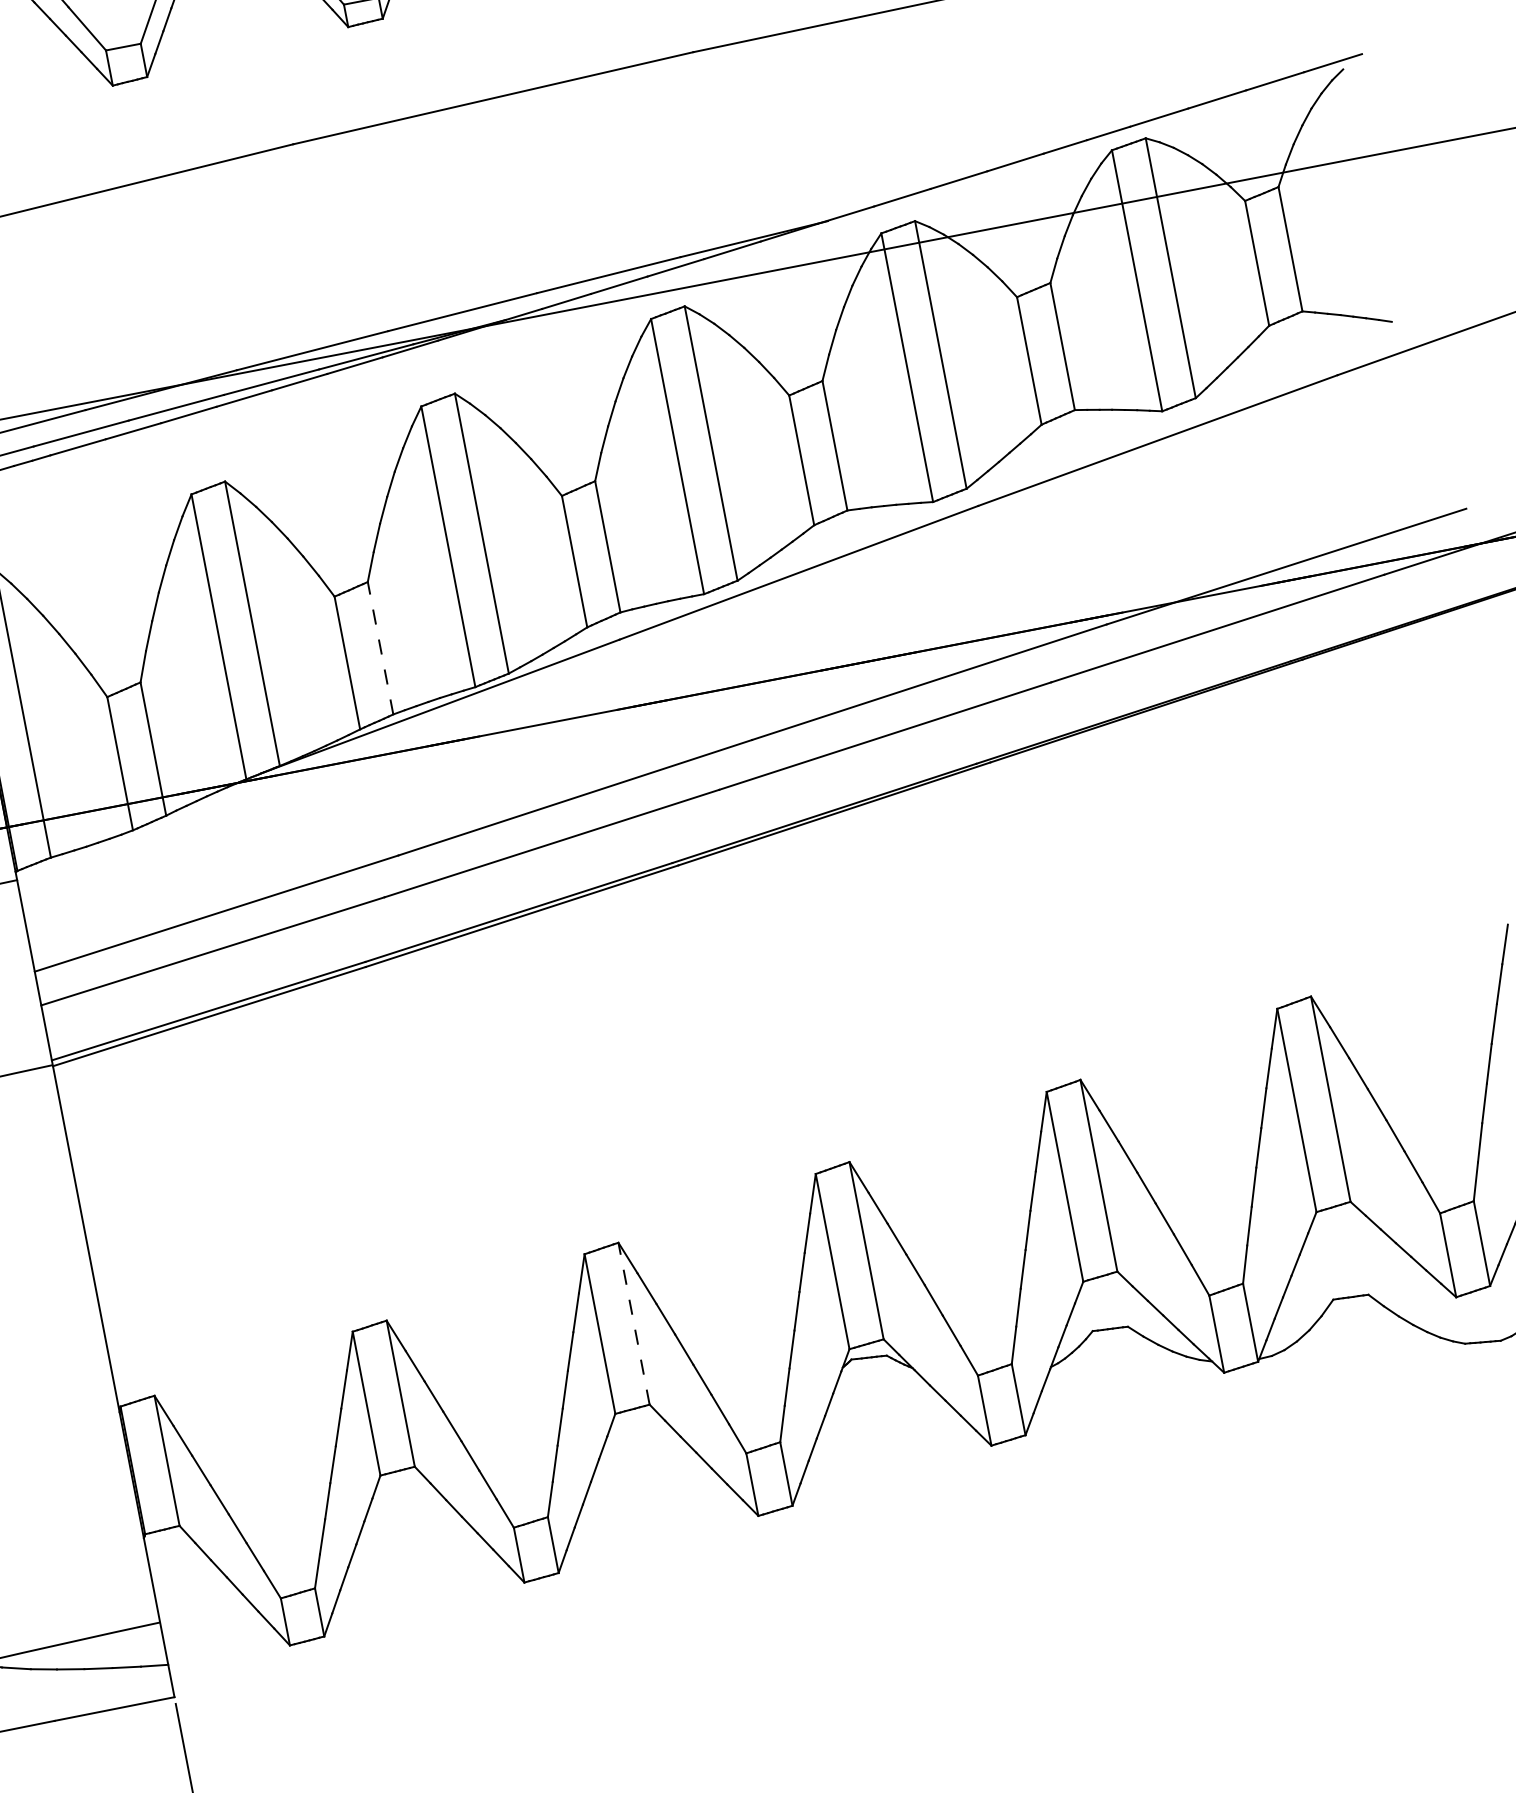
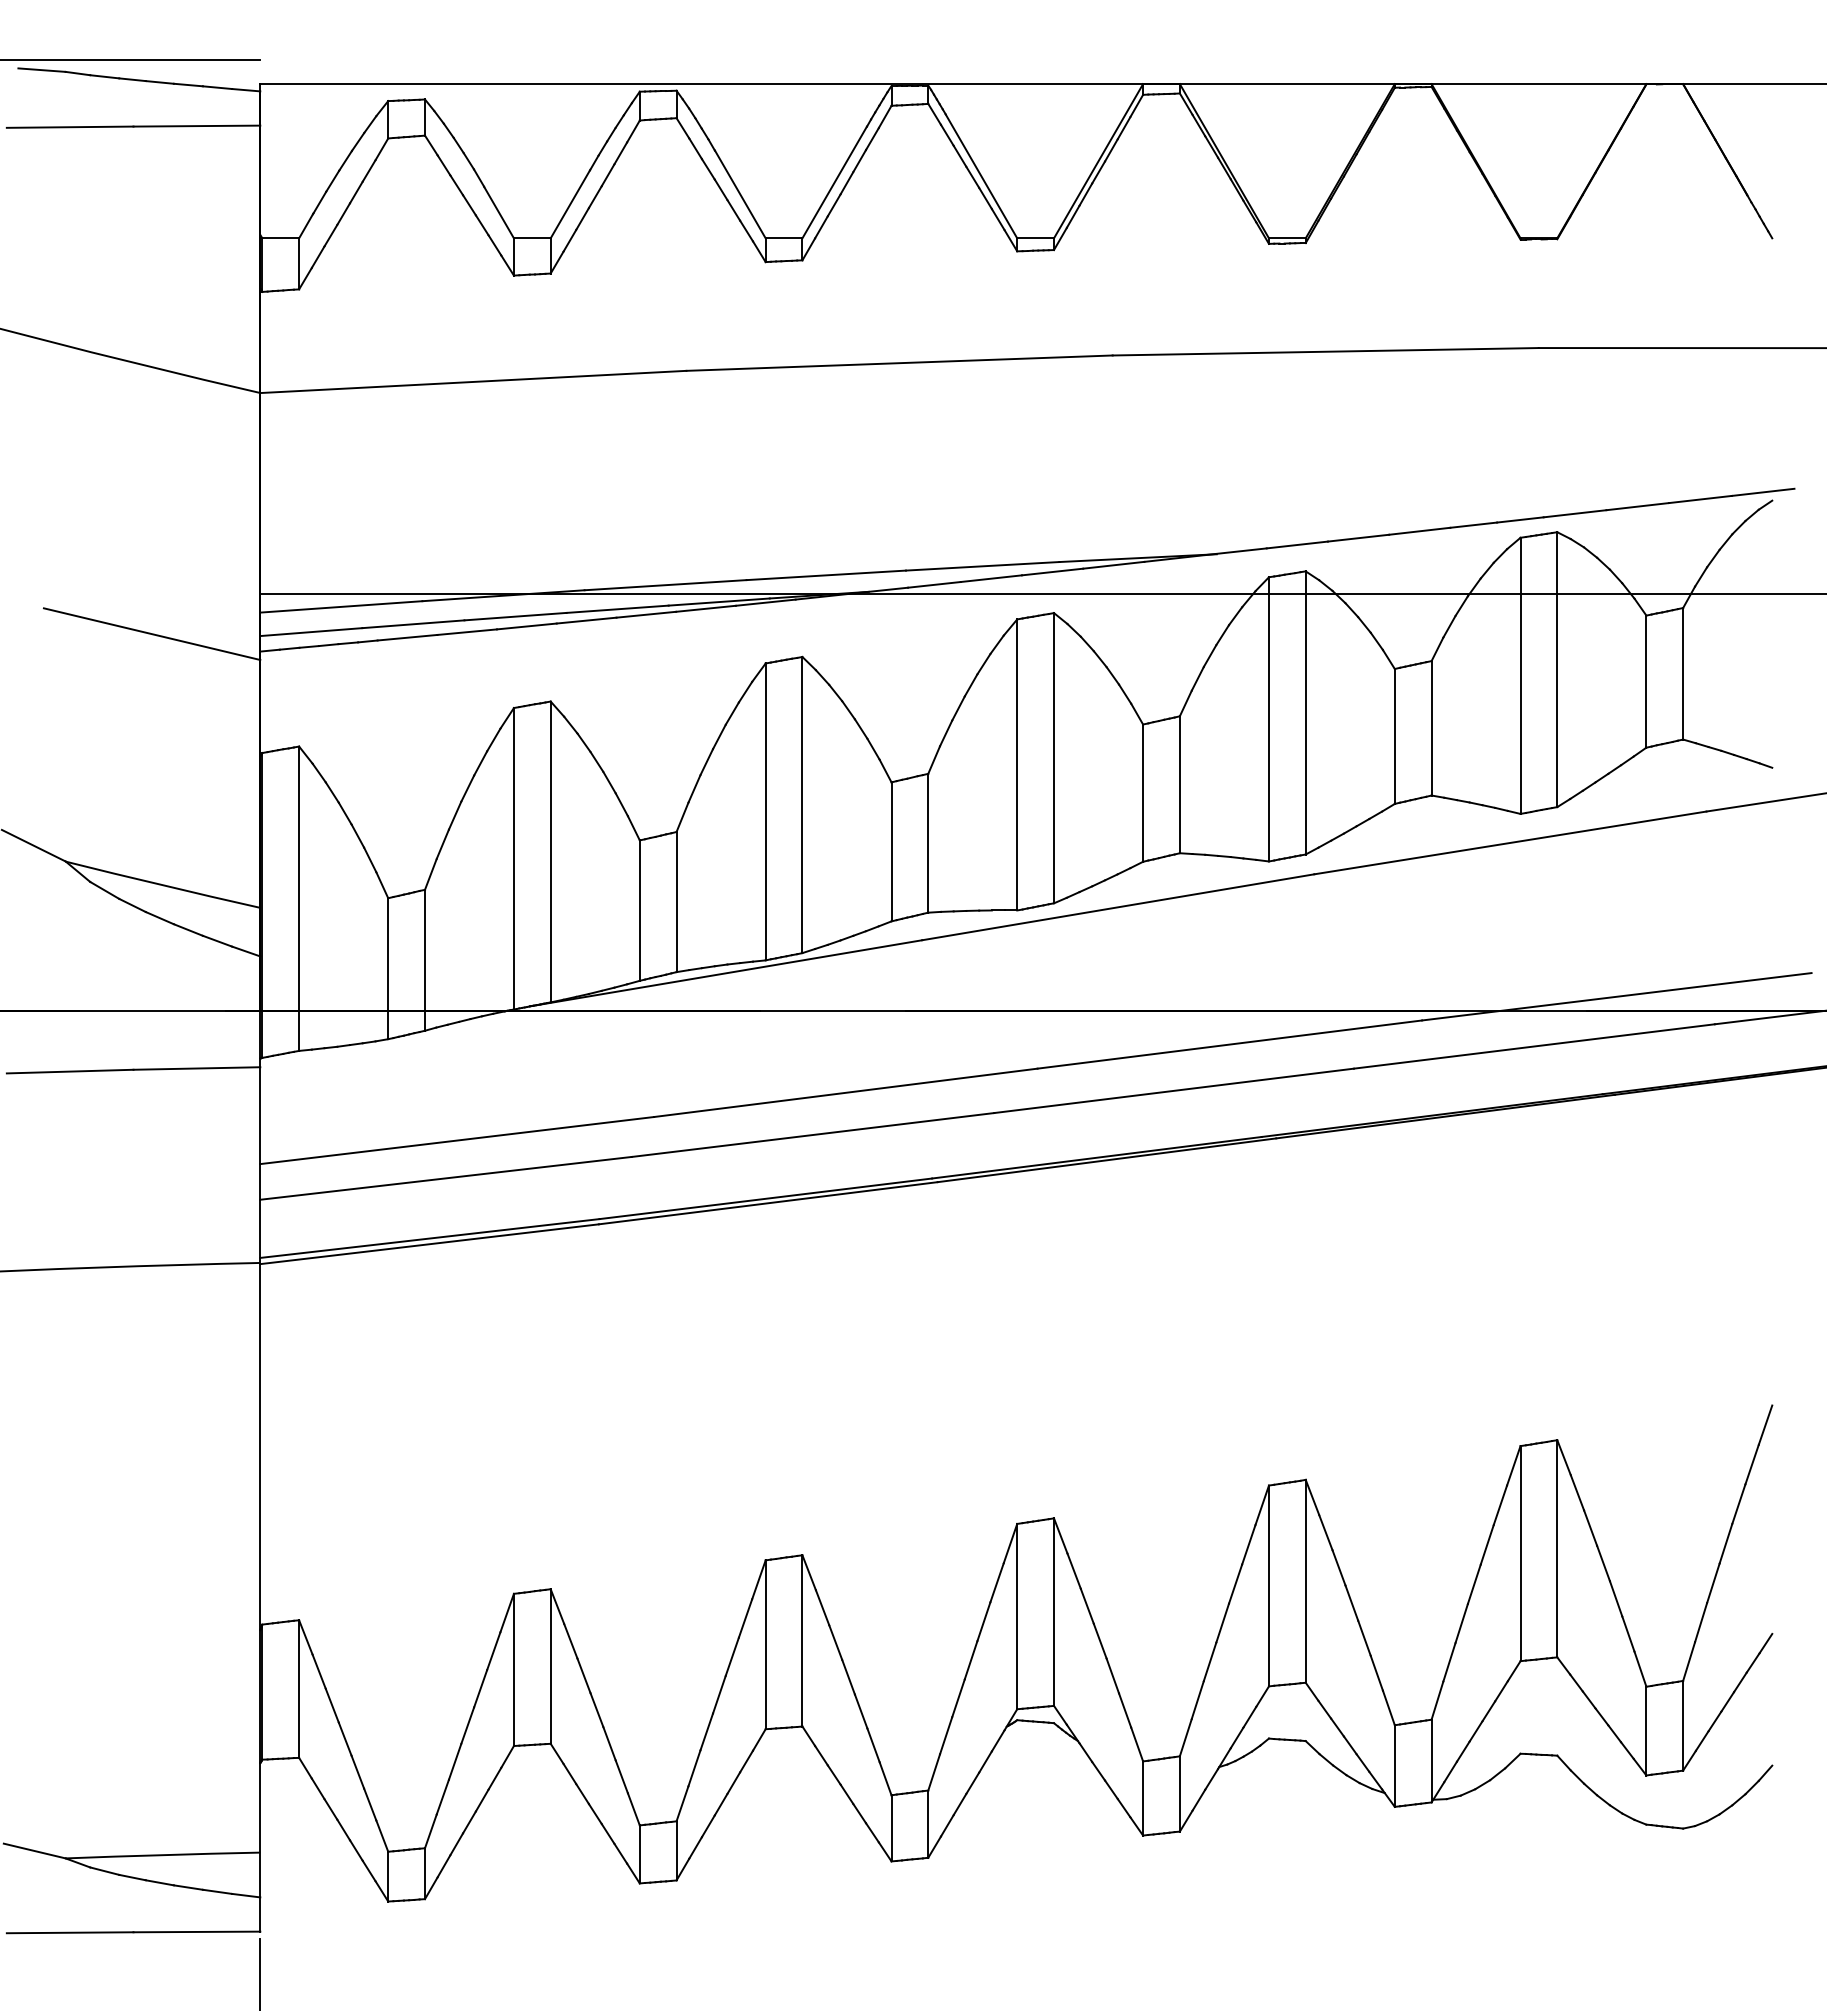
line: (380, 647) -> (676, 901), dashed -> solid
line: (634, 1323) -> (802, 1640), dashed -> solid

